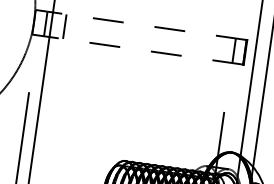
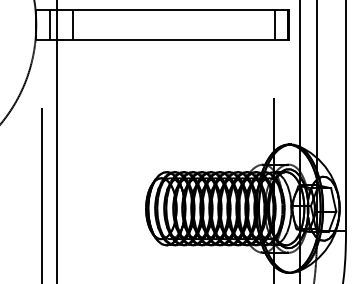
line: (149, 26) -> (172, 10), dashed -> solid
line: (146, 50) -> (172, 39), dashed -> solid

